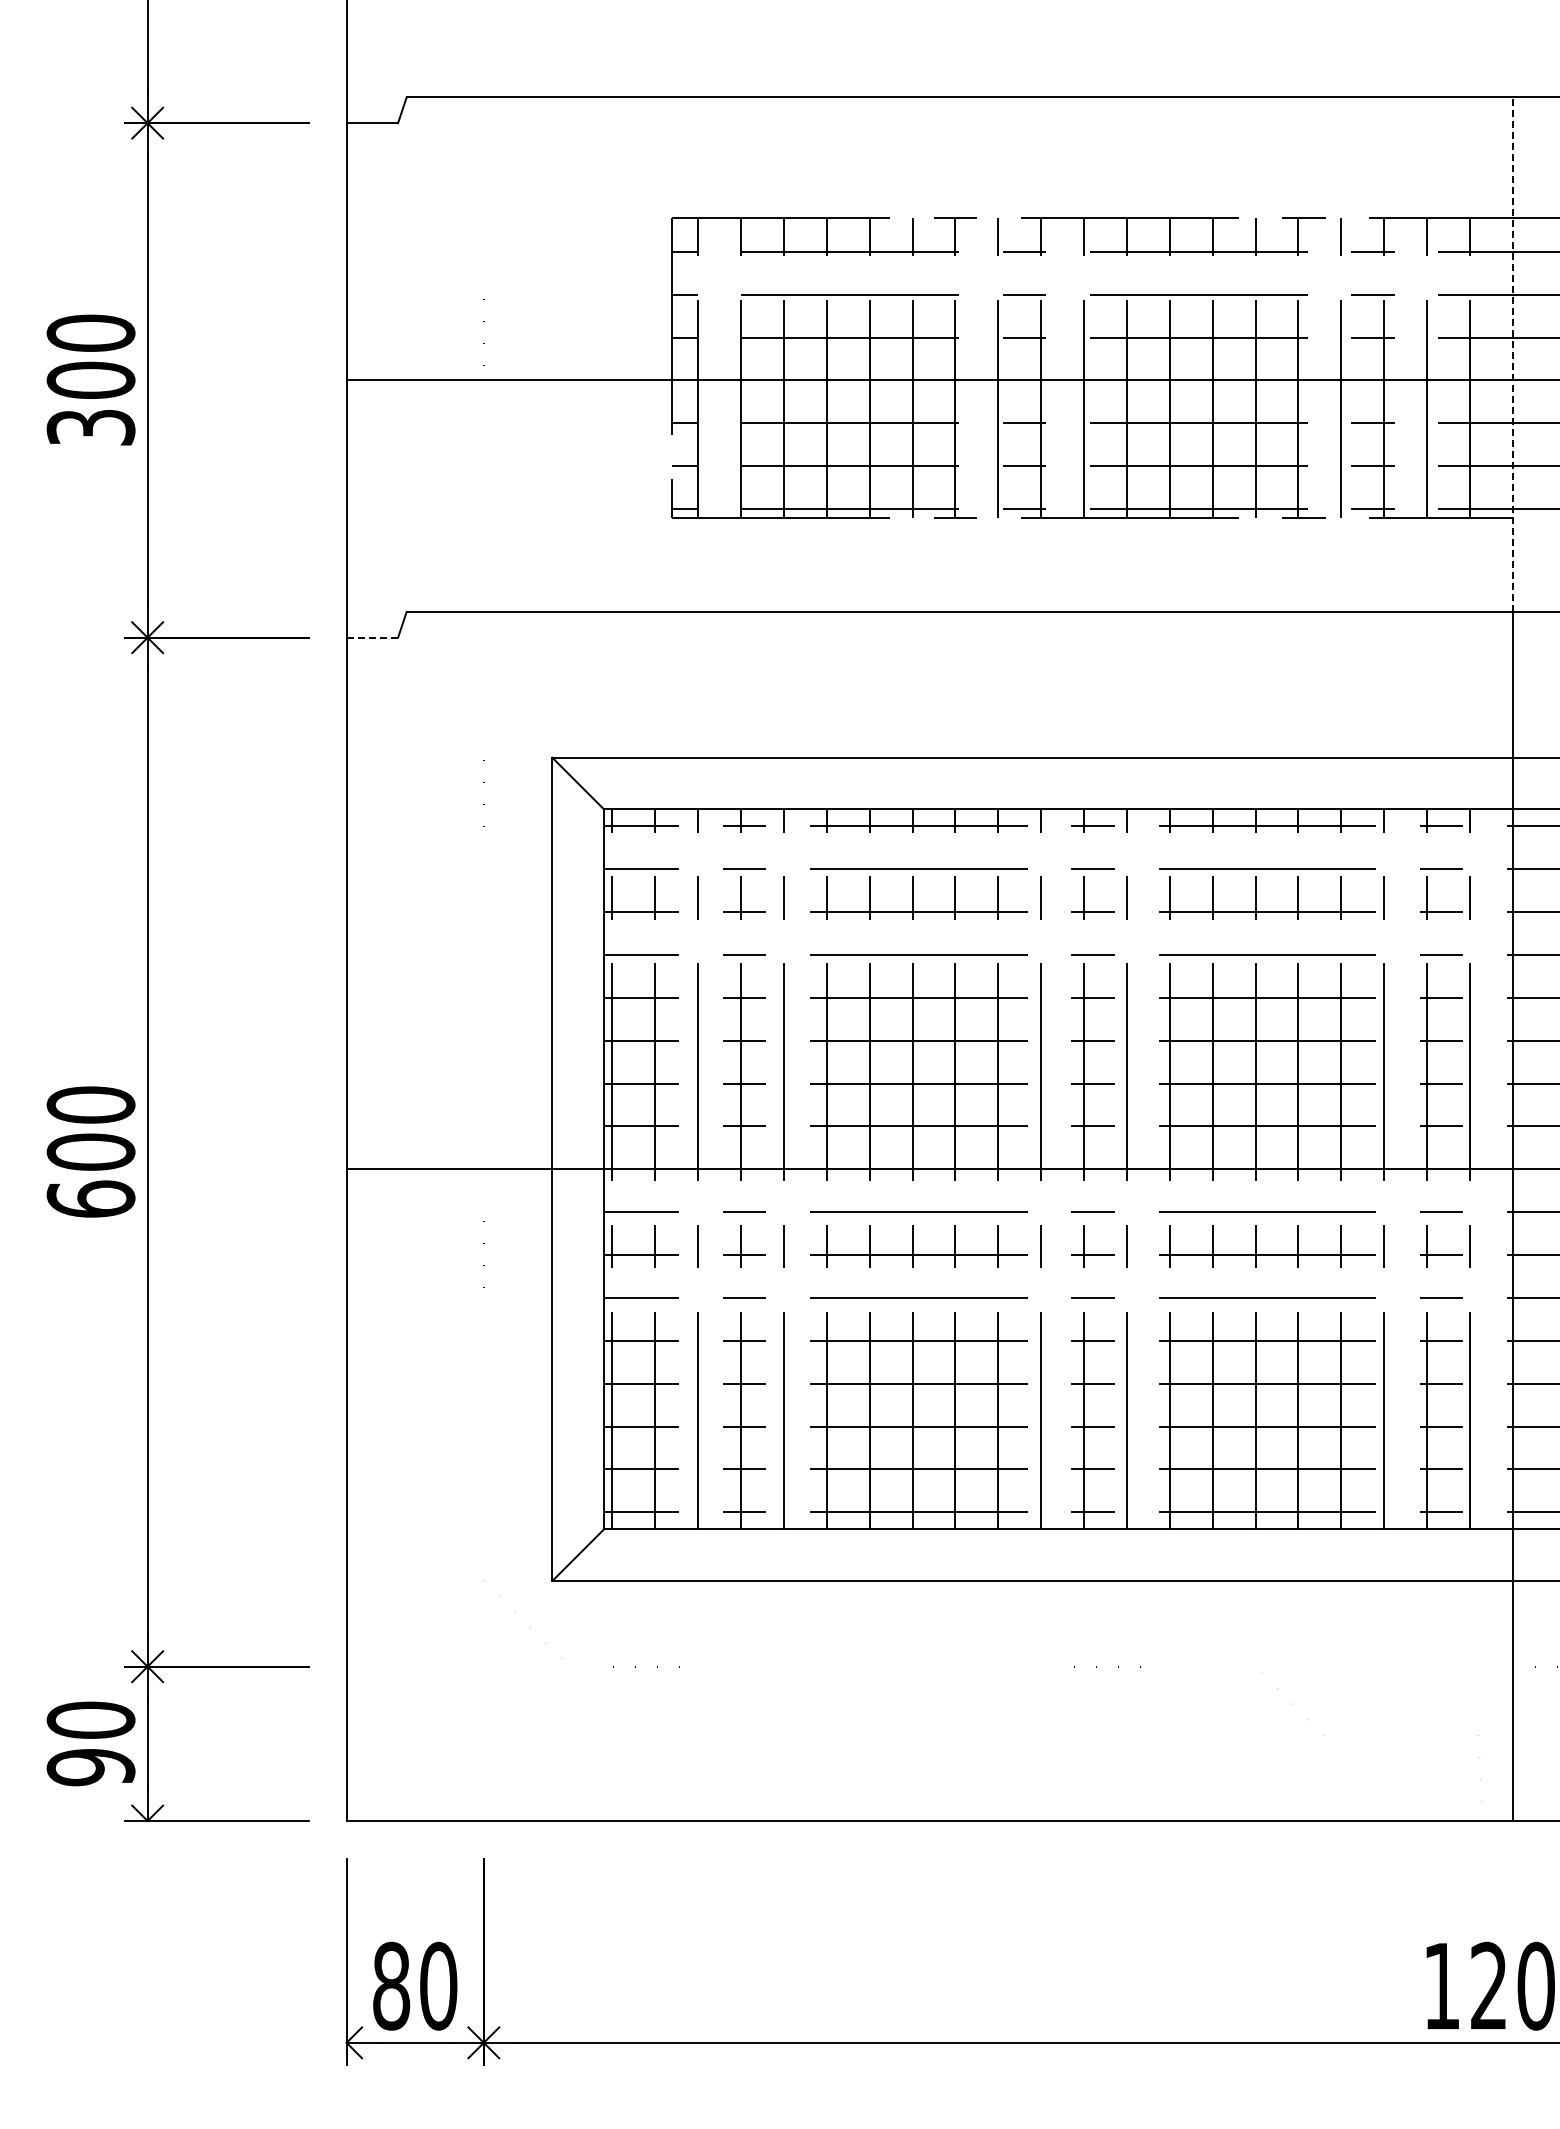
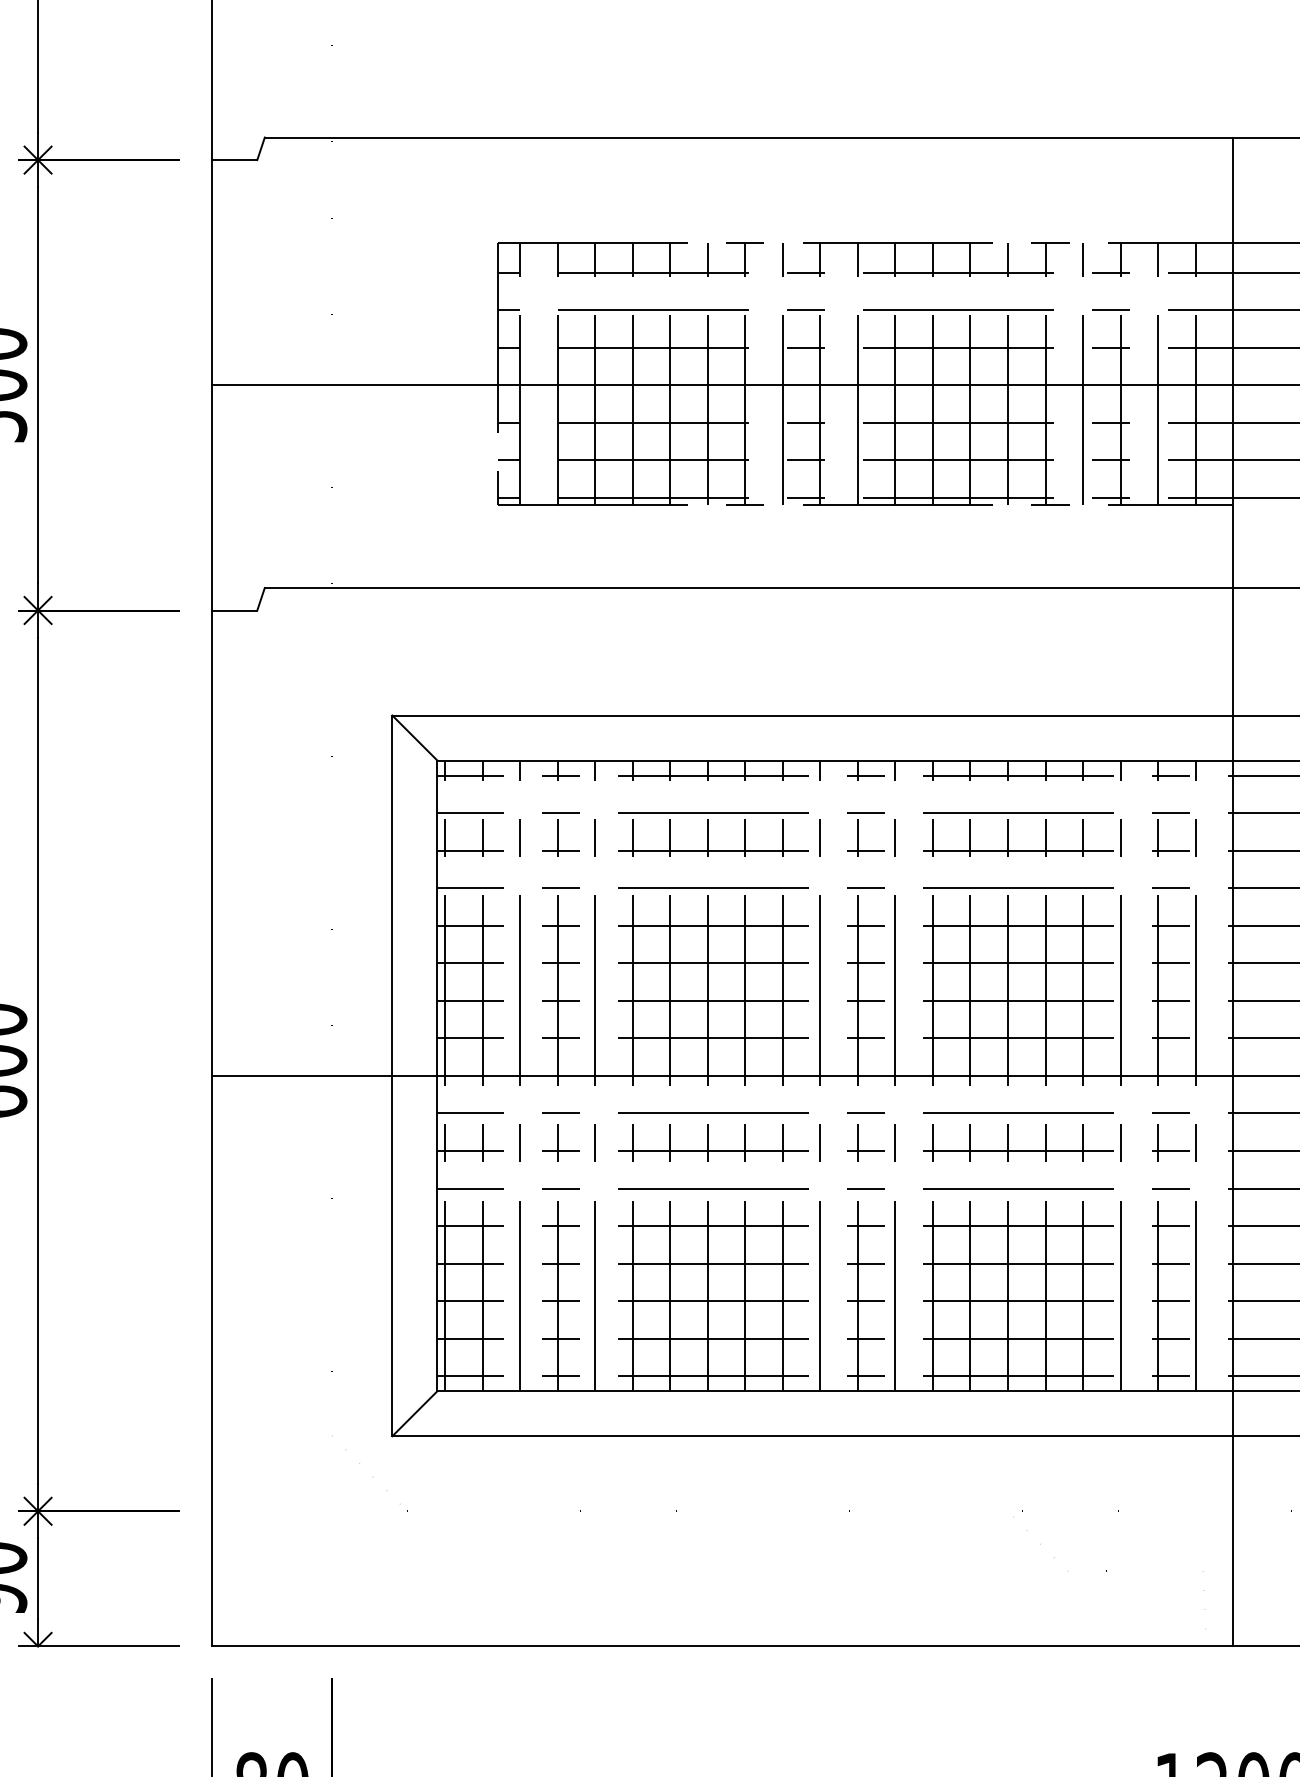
line: (1512, 354) -> (1232, 362), dashed -> solid
line: (372, 637) -> (234, 610), dashed -> solid

